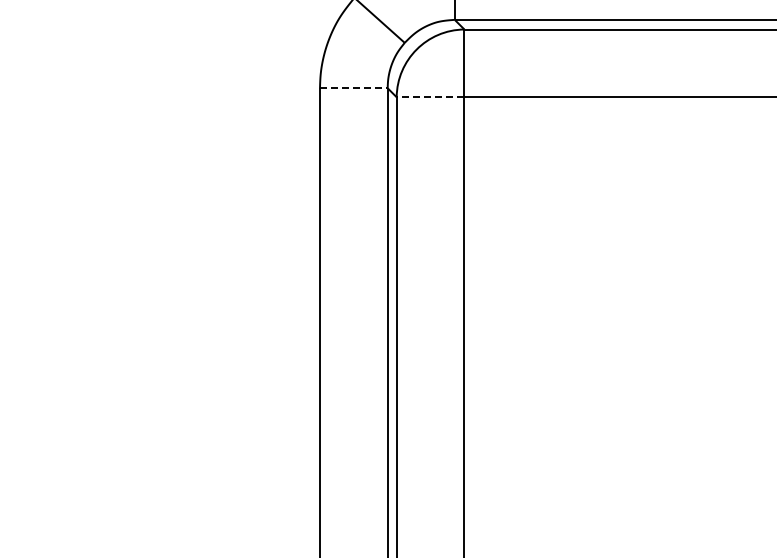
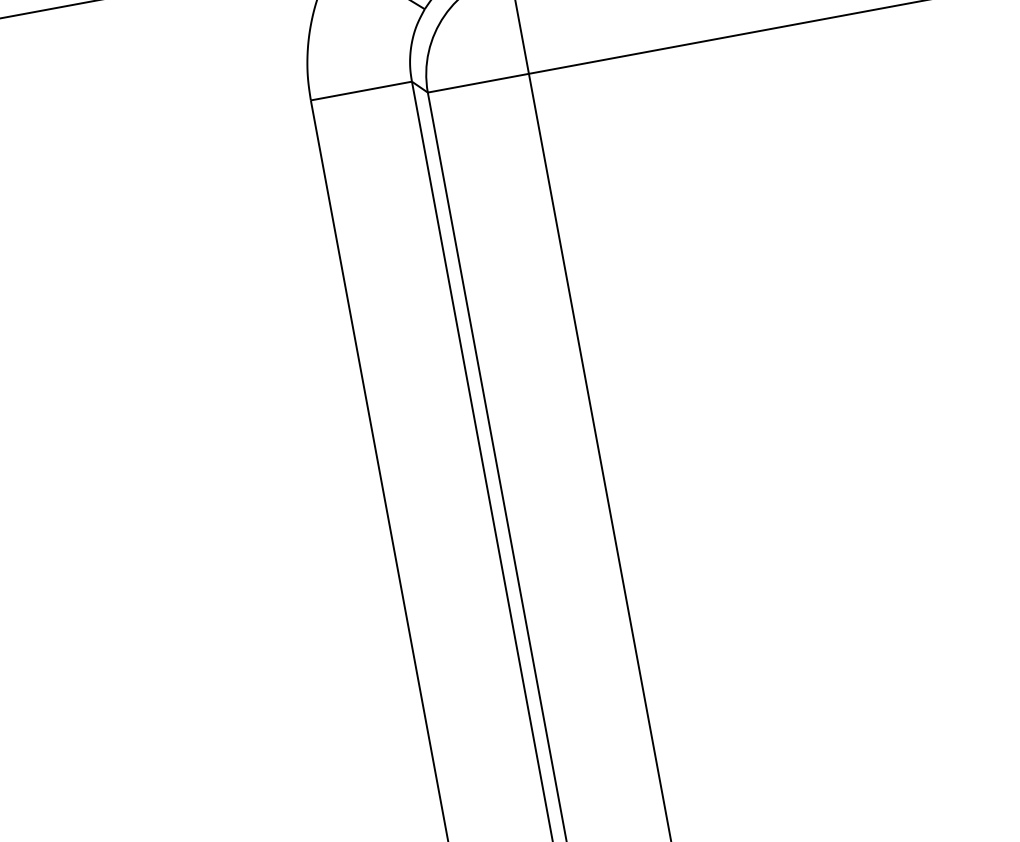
line: (353, 88) -> (360, 91), dashed -> solid
line: (430, 97) -> (478, 83), dashed -> solid

